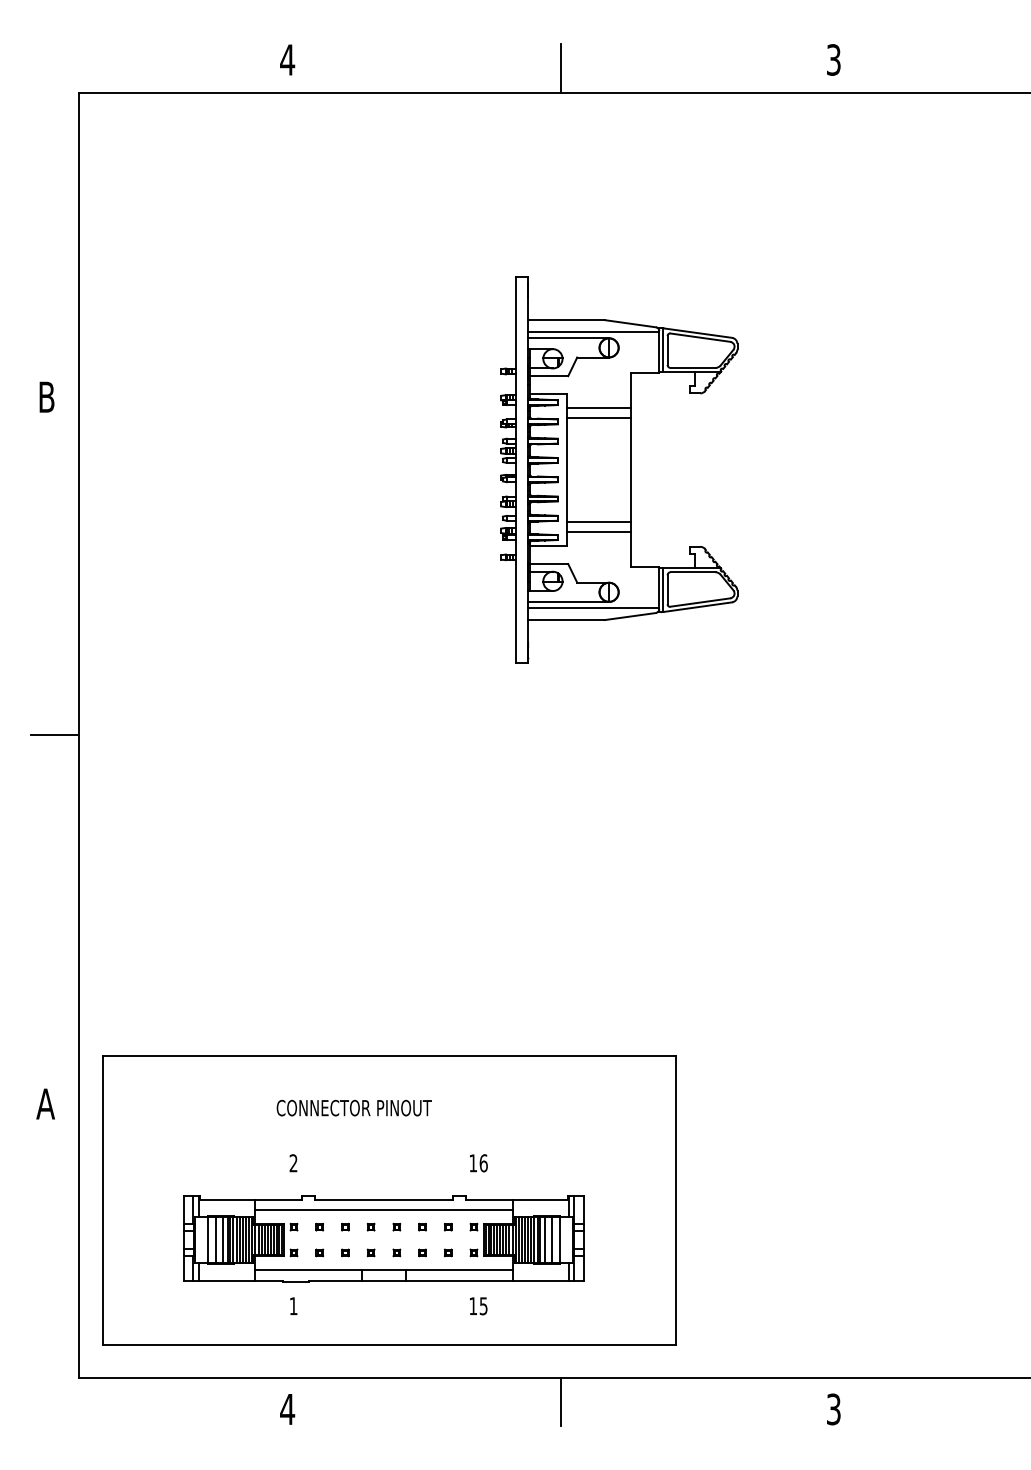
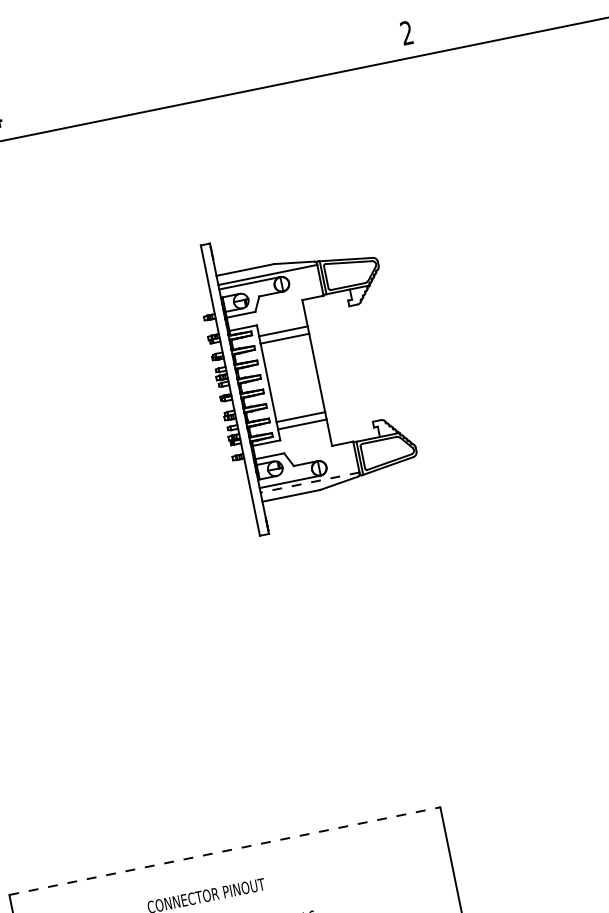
text: (833, 59) -> (406, 32), 3 -> 2
line: (561, 68) -> (203, 81), removed
line: (593, 608) -> (310, 482), solid -> dashed
line: (389, 1055) -> (224, 850), solid -> dashed

